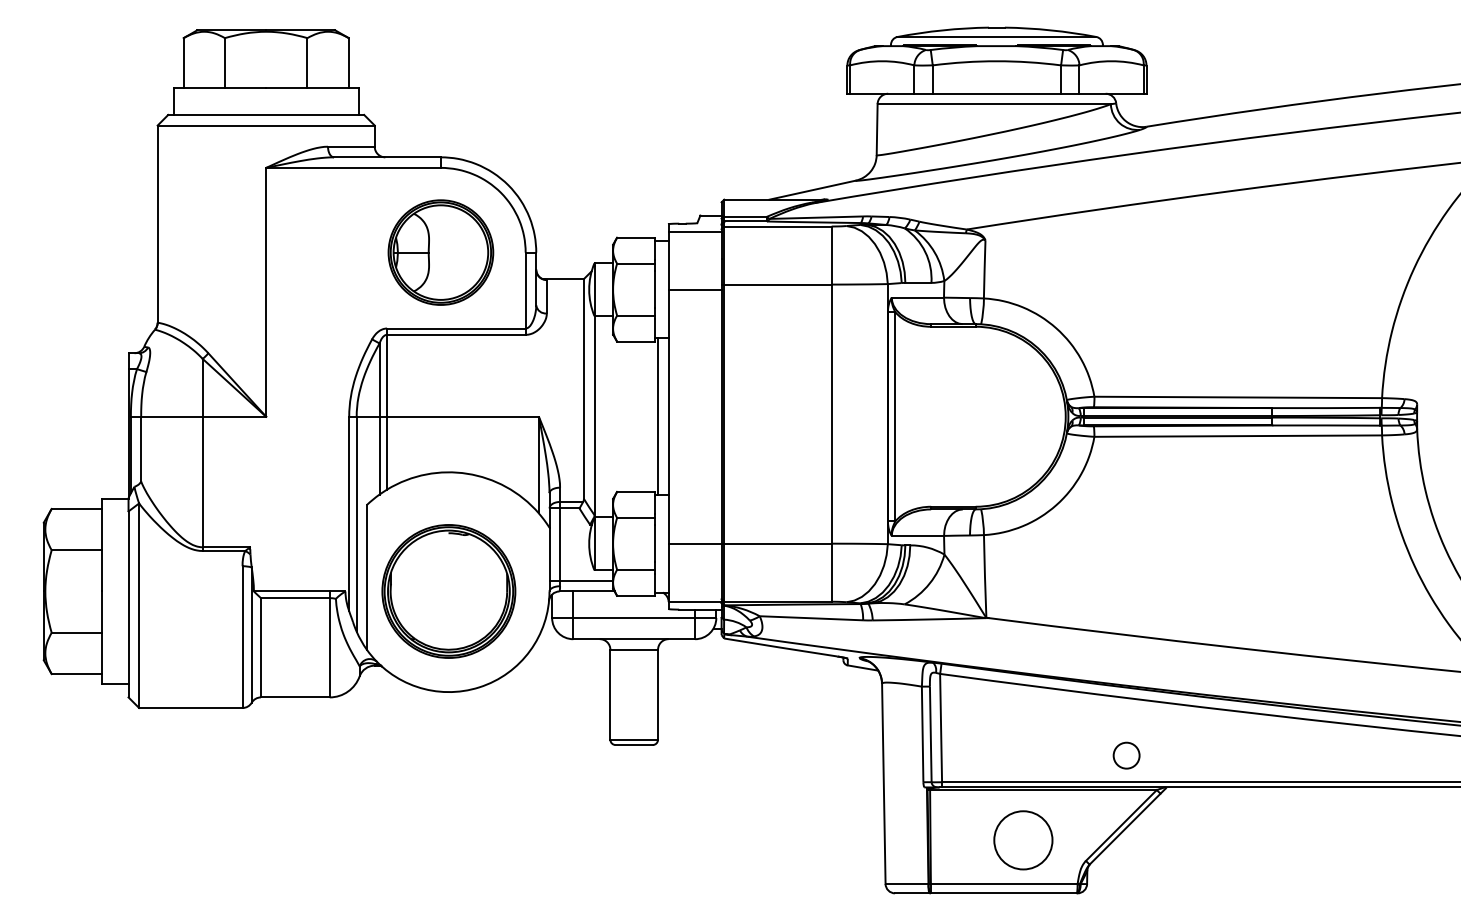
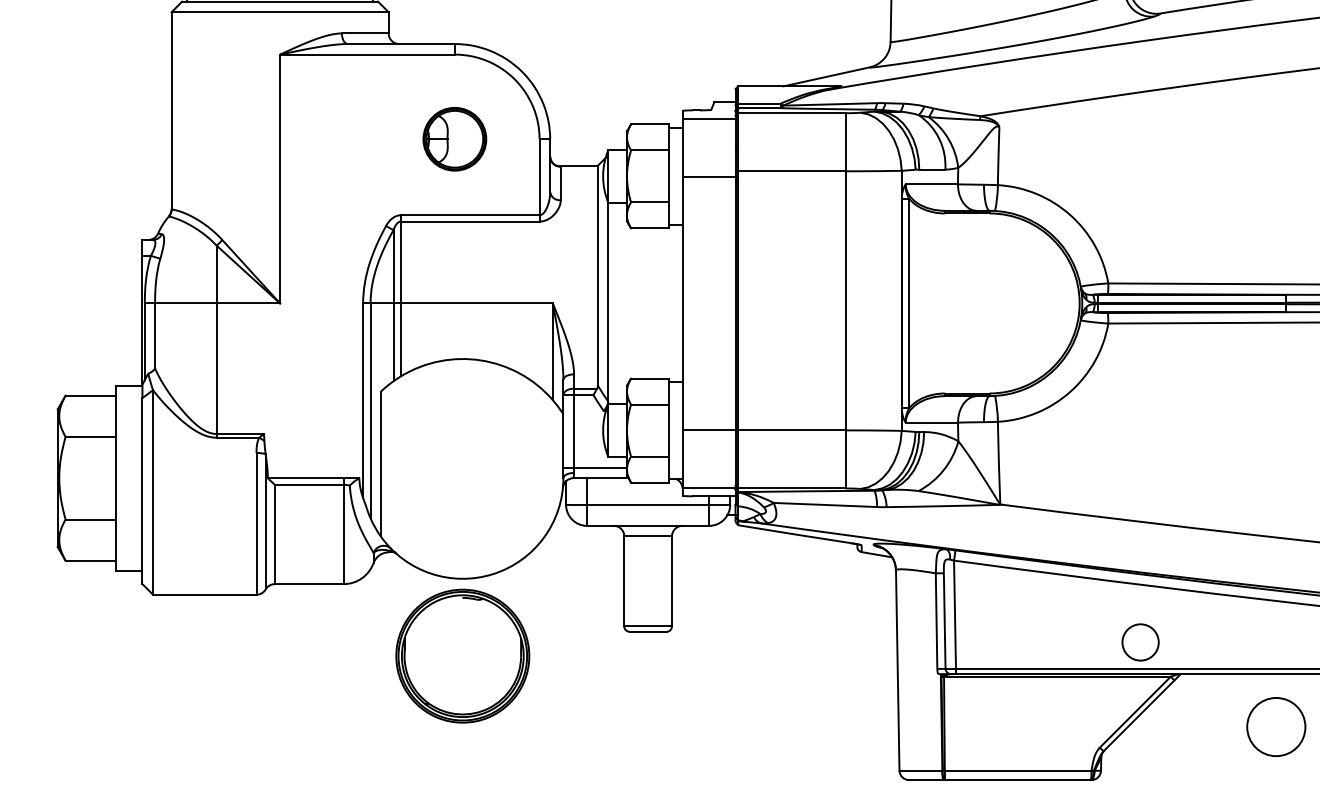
part: (440, 252) -> (454, 139), size x0.6
line: (658, 416) -> (672, 303), removed
part: (448, 591) -> (462, 656), moved
circle: (1126, 755) -> (1140, 642), size x1.4
circle: (1023, 840) -> (1276, 727), moved

